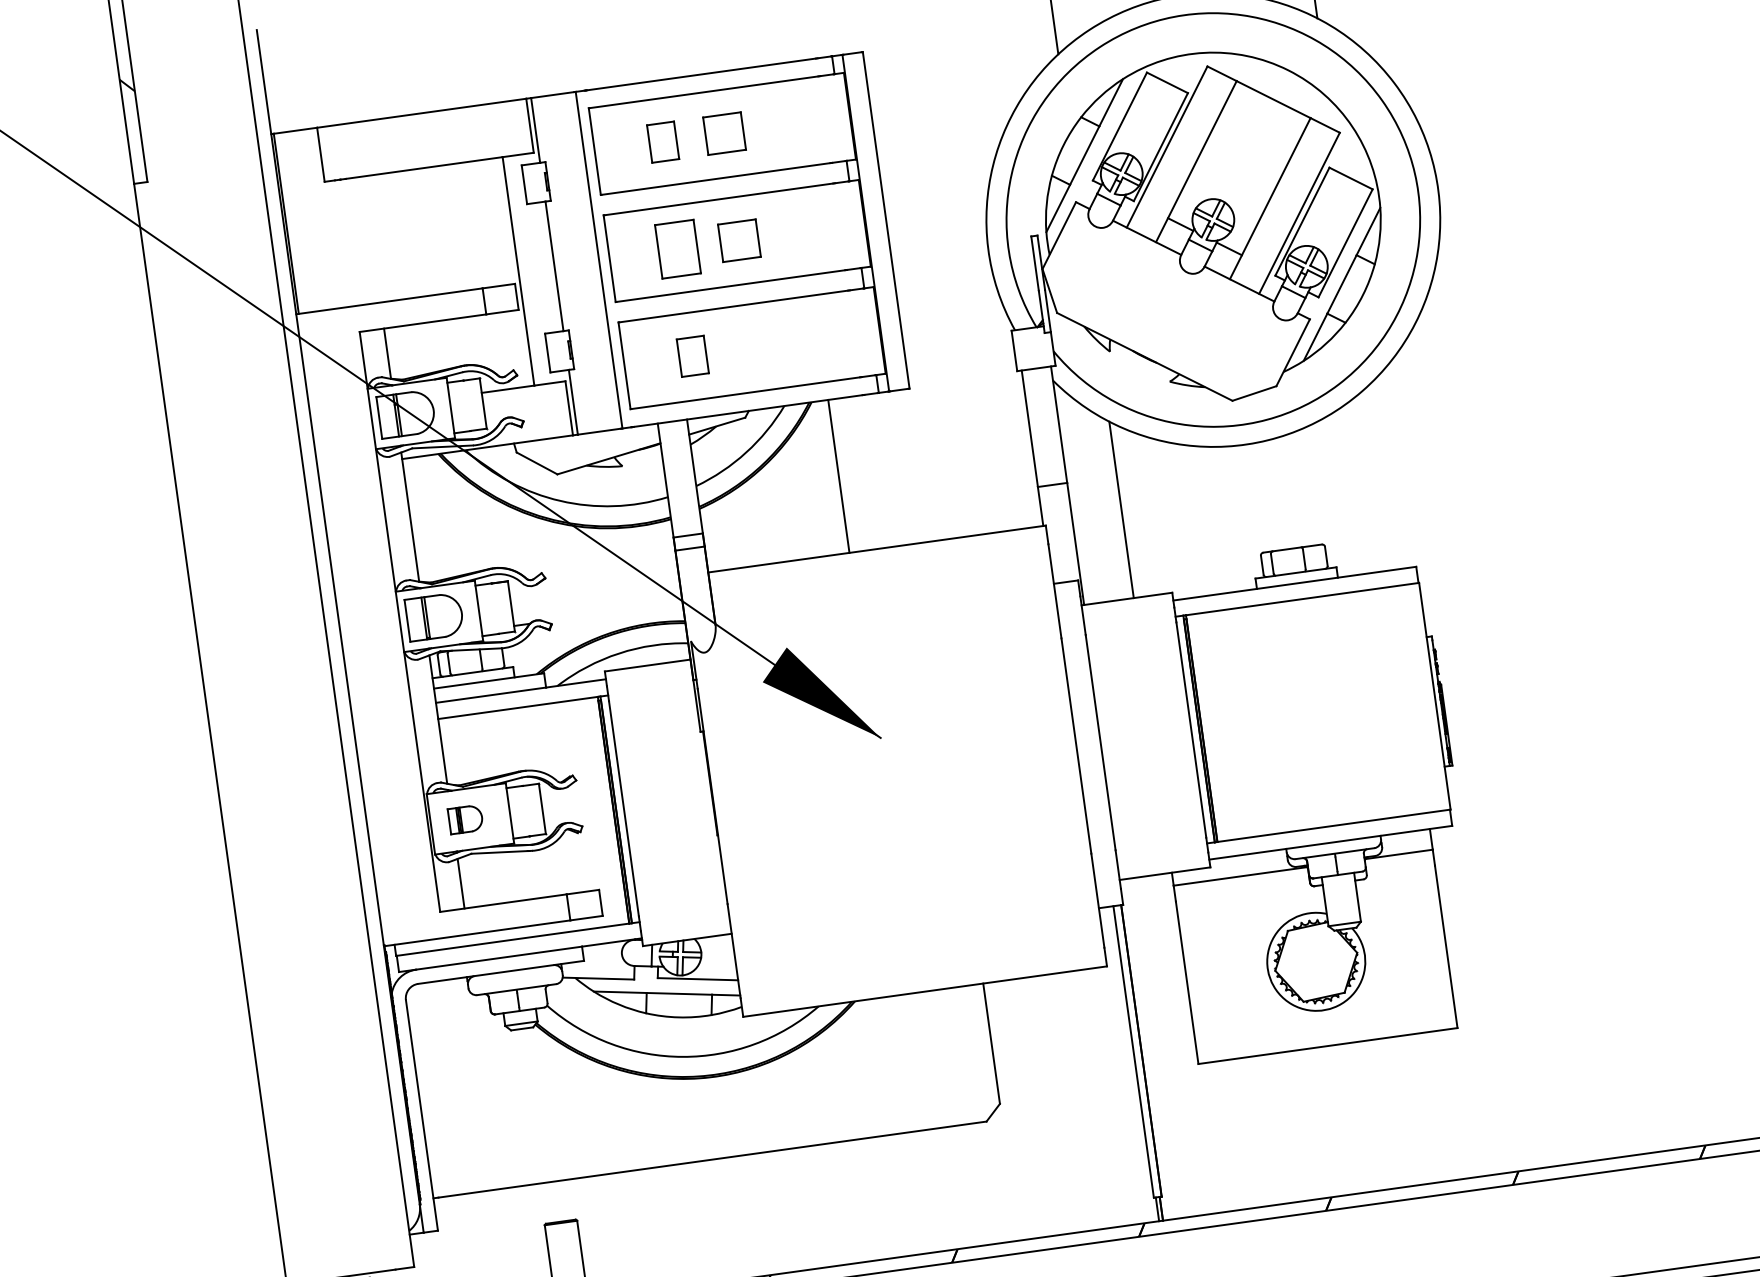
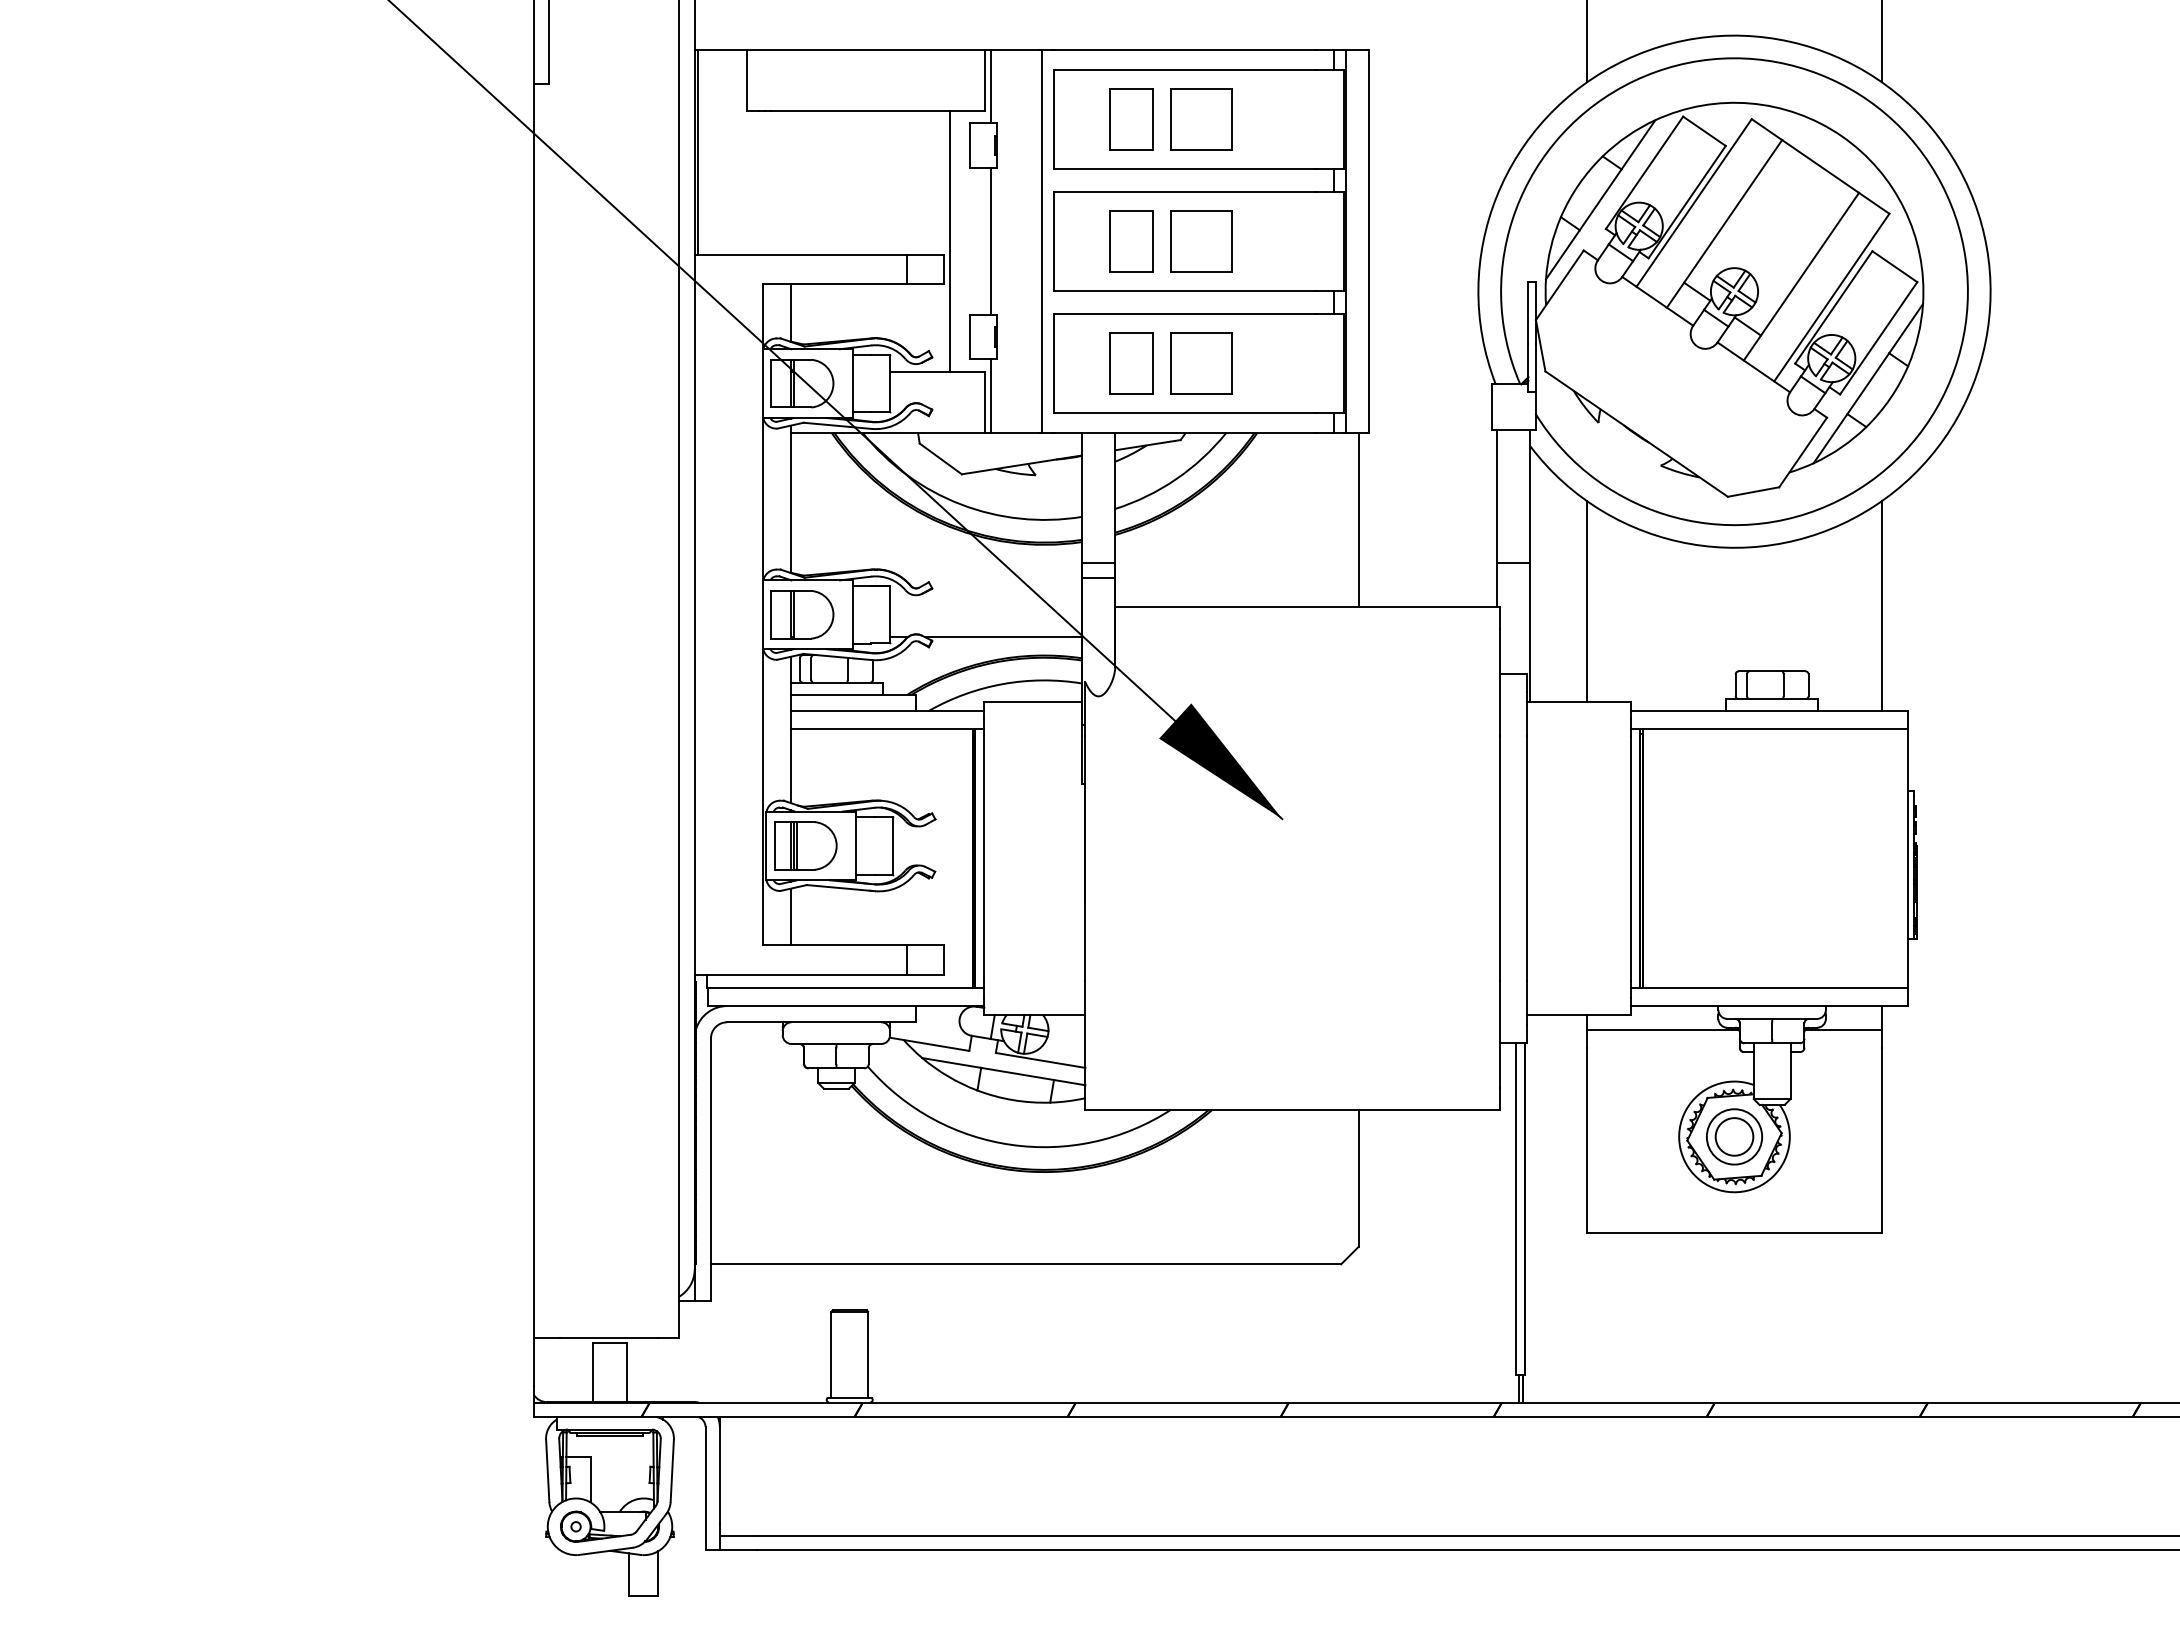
part: (724, 133) -> (1201, 119), size x1.43
part: (663, 142) -> (1131, 119), size x1.43
part: (739, 240) -> (1201, 241), size x1.43
part: (754, 347) -> (1201, 363), added
part: (692, 356) -> (1131, 363), size x1.43
line: (839, 476) -> (1359, 520), moved
line: (1381, 477) -> (1882, 605), added
line: (612, 612) -> (1002, 637), added
part: (465, 819) -> (805, 845), size x1.67
part: (1316, 961) -> (1734, 1136), added

